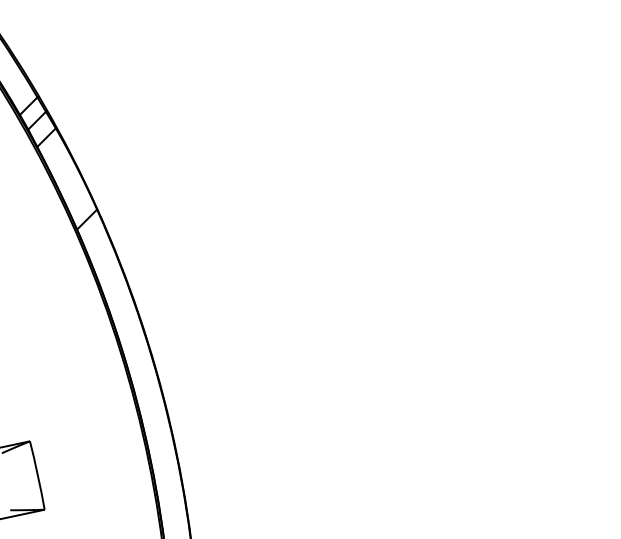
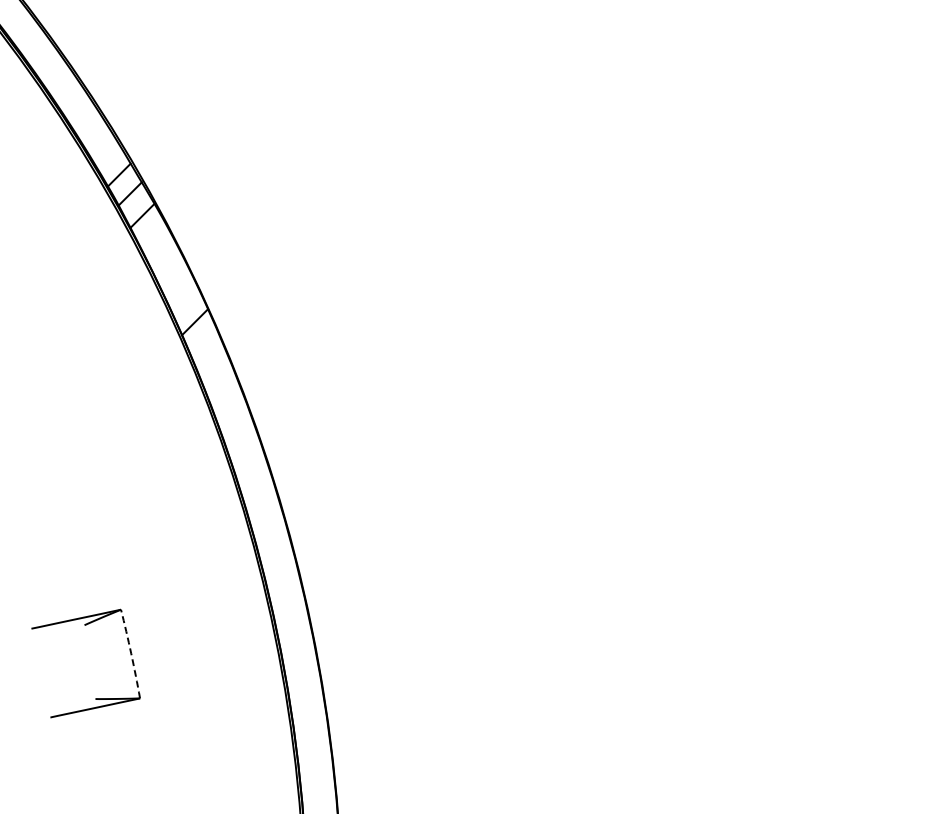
arc: (38, 475) -> (131, 653), solid -> dashed

